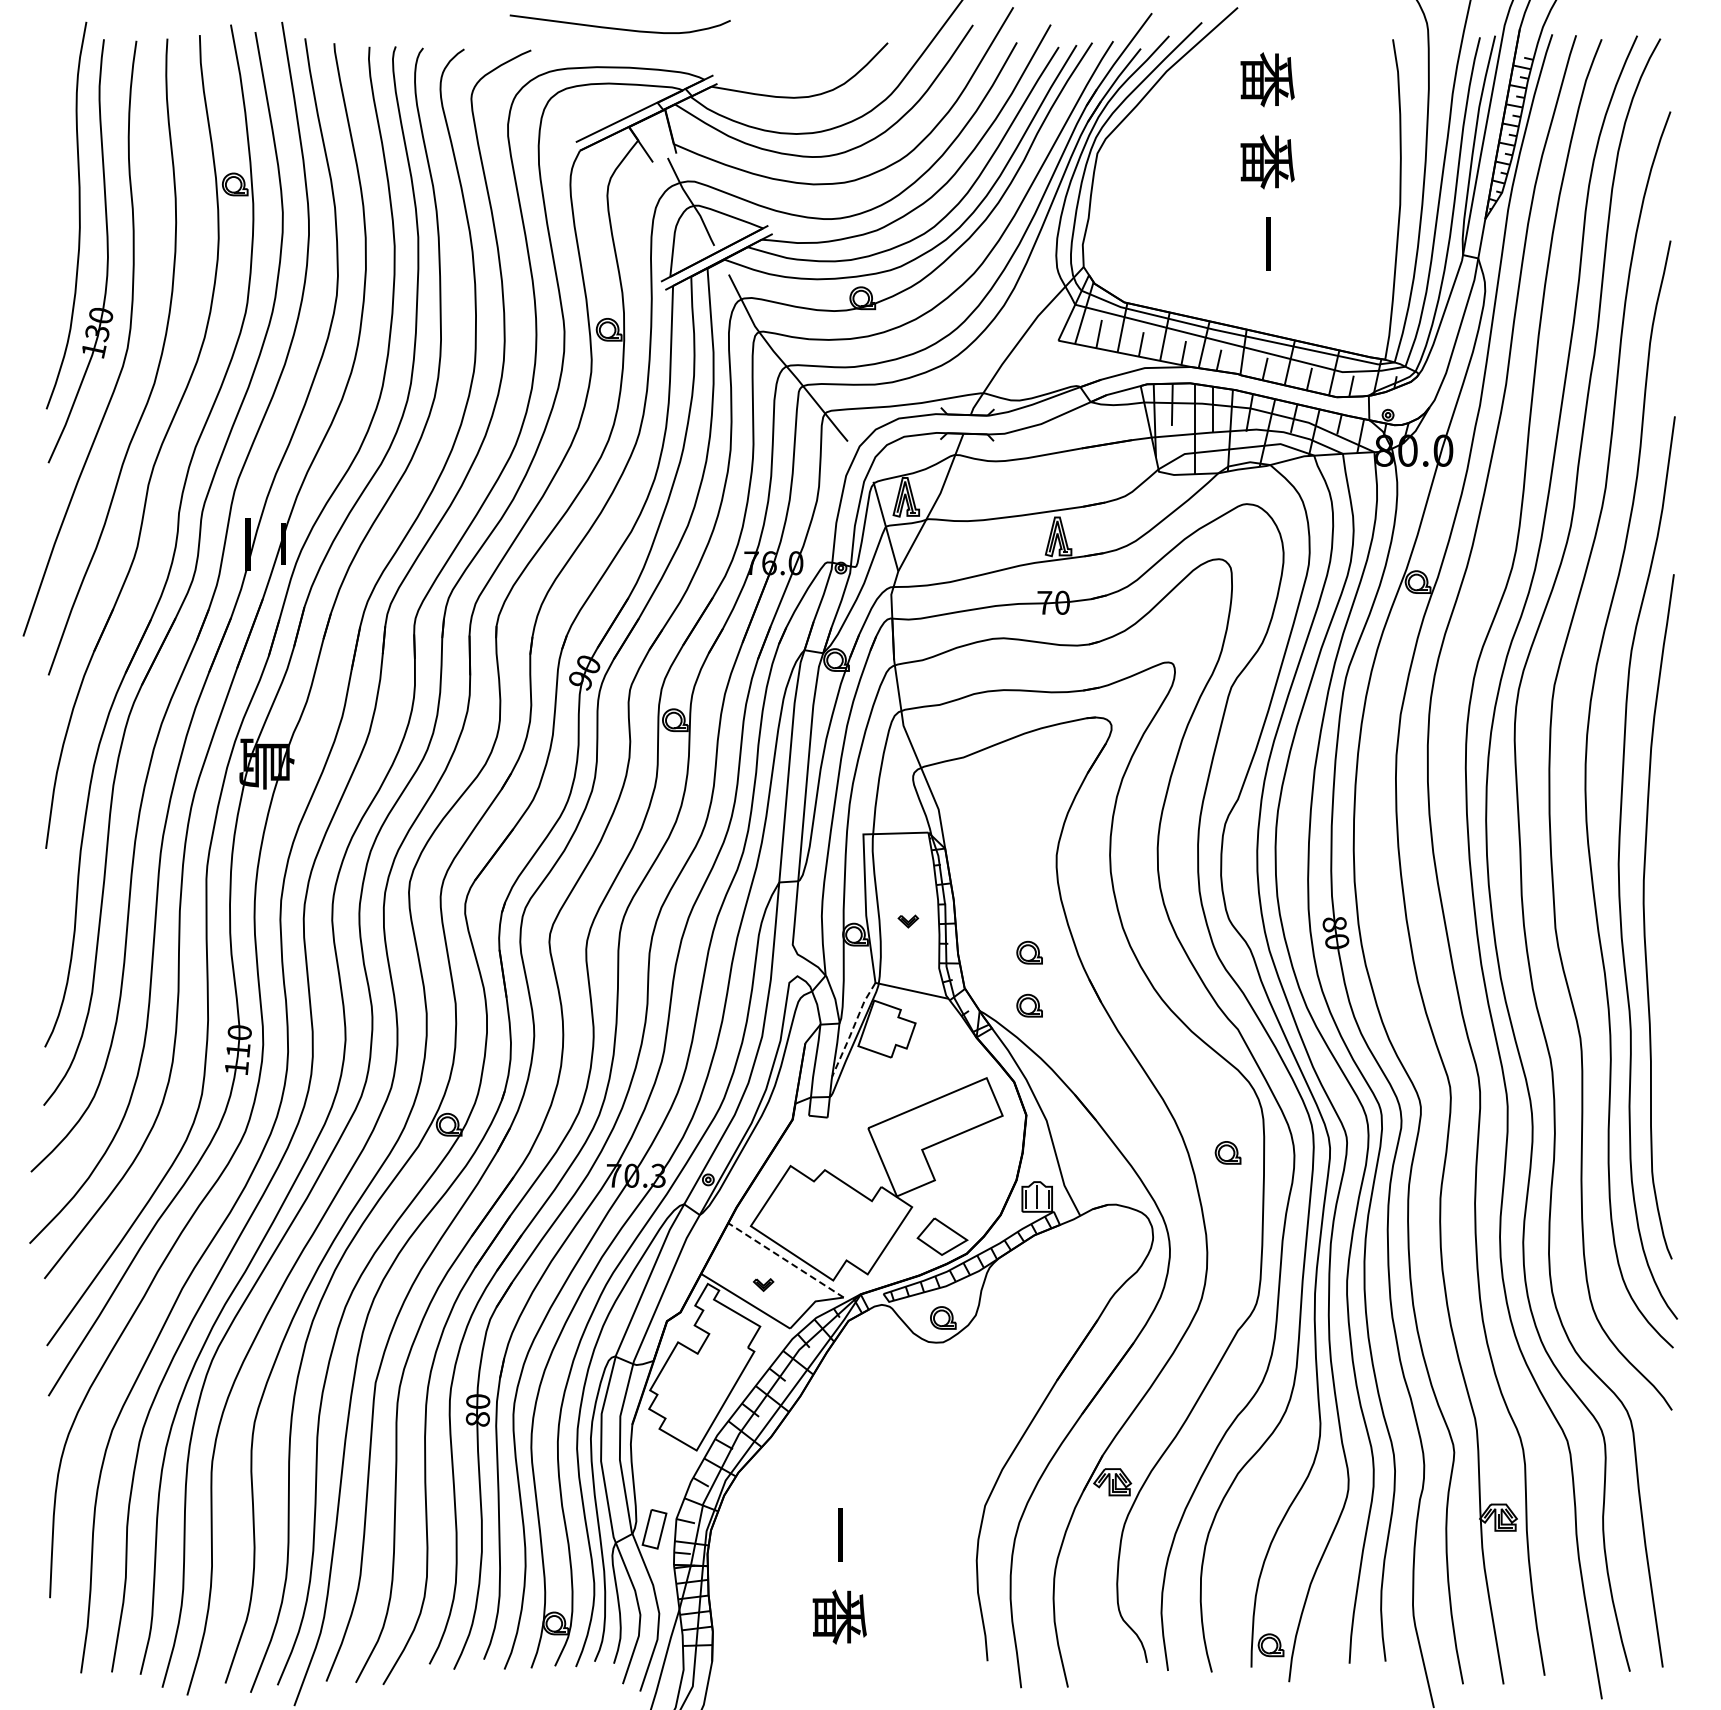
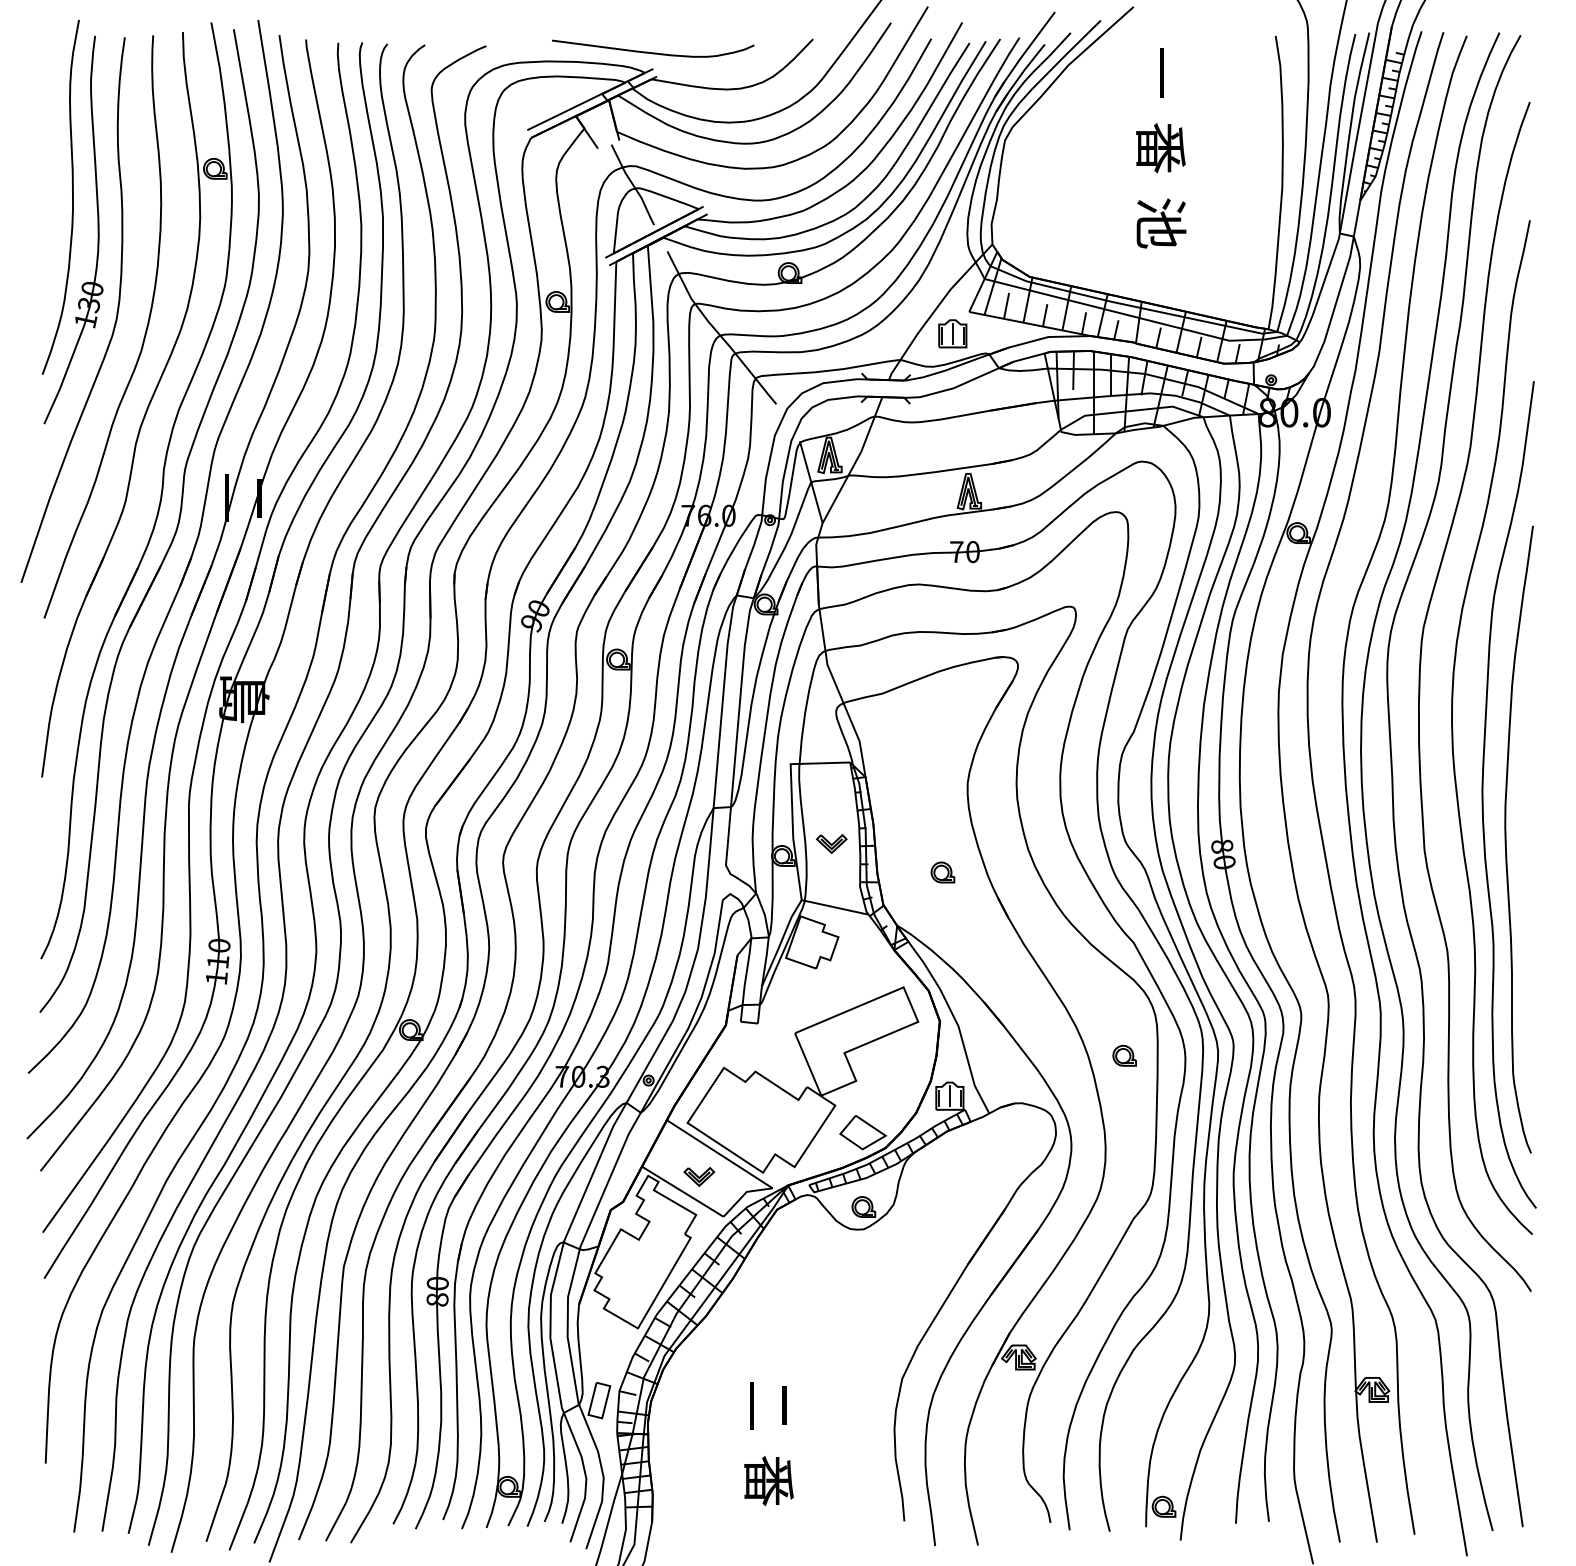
curve: (619, 28) -> (652, 52), moved
text: (1267, 79) -> (1160, 72), 番 -> 一
text: (1268, 243) -> (1161, 222), 一 -> 池
part: (1040, 364) -> (952, 333), added
part: (908, 921) -> (831, 843), size x1.67
part: (1029, 1005) -> (942, 920), removed
line: (852, 1029) -> (780, 942), dashed -> solid
line: (785, 1260) -> (719, 1154), dashed -> solid
part: (763, 1284) -> (699, 1176), size x1.67
text: (838, 1534) -> (767, 1405), 一 -> 二

